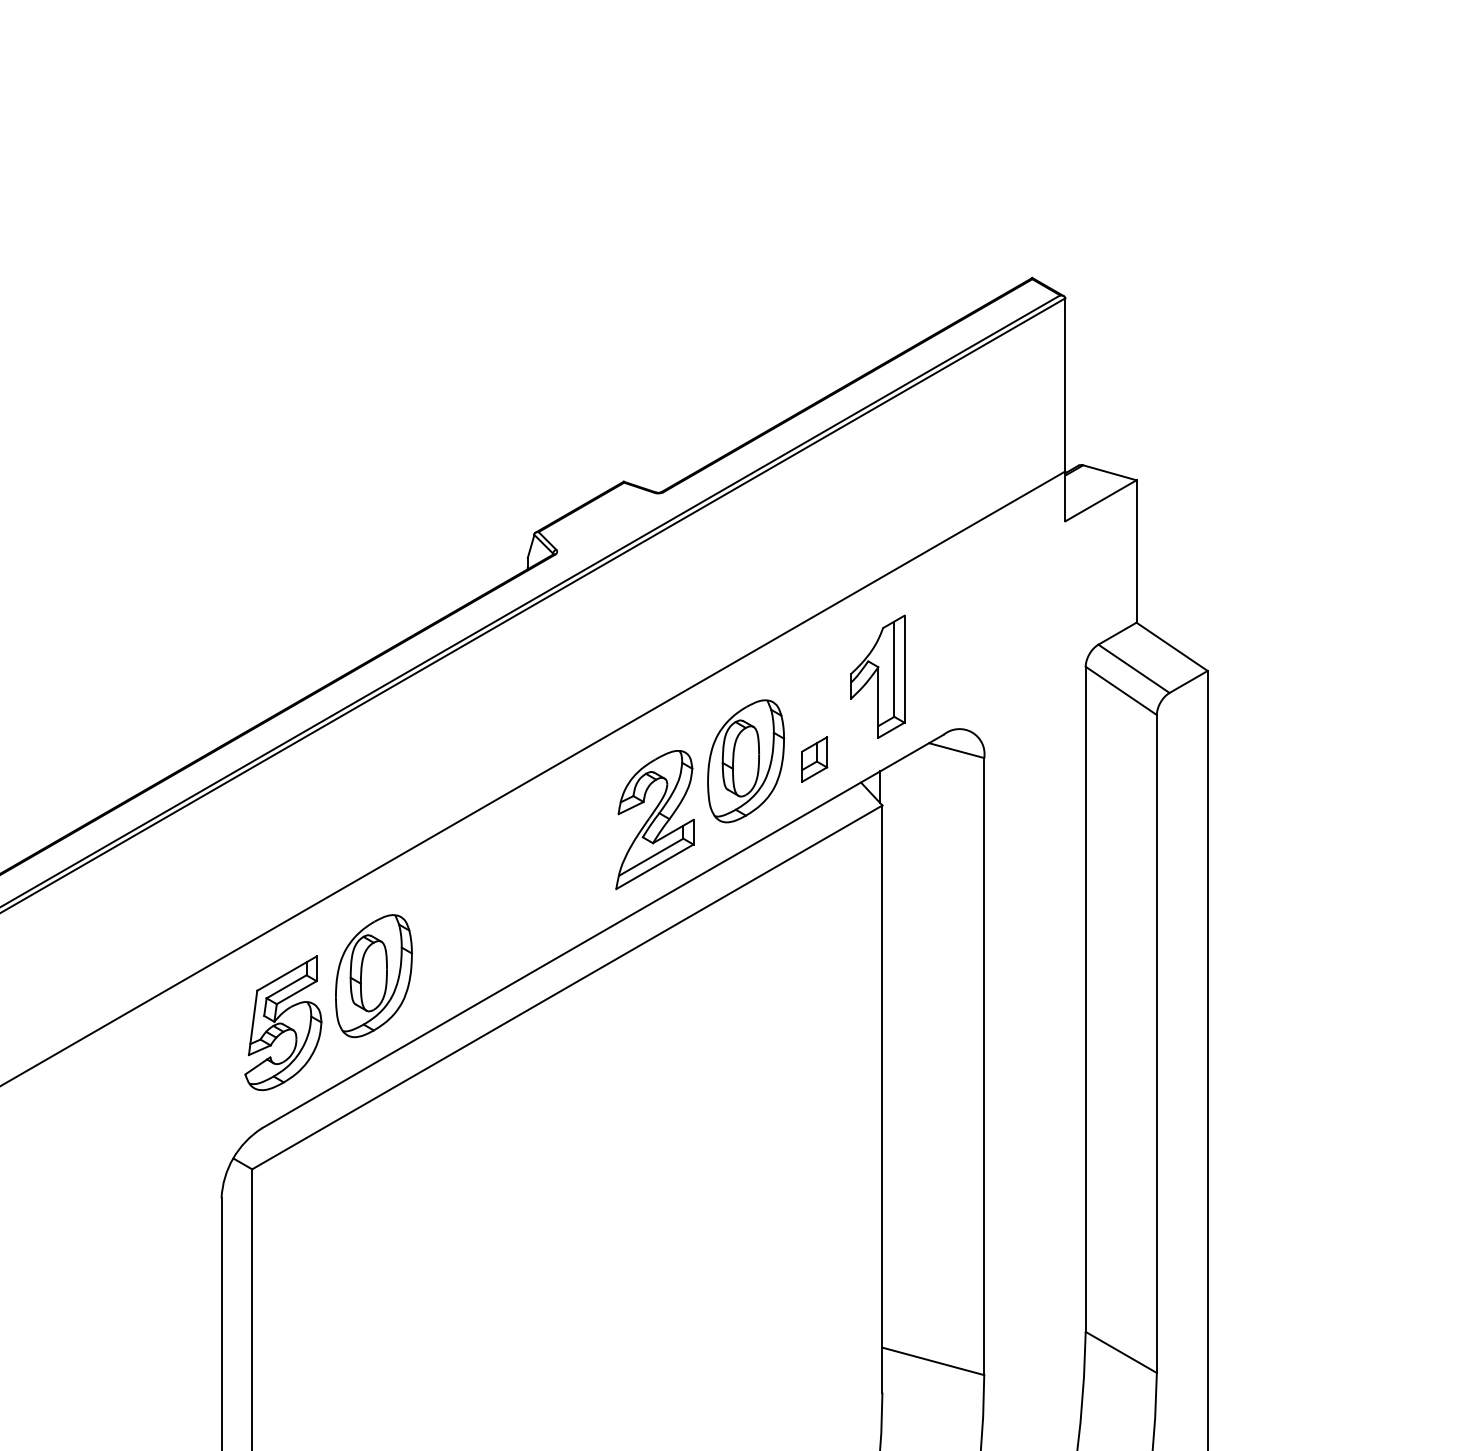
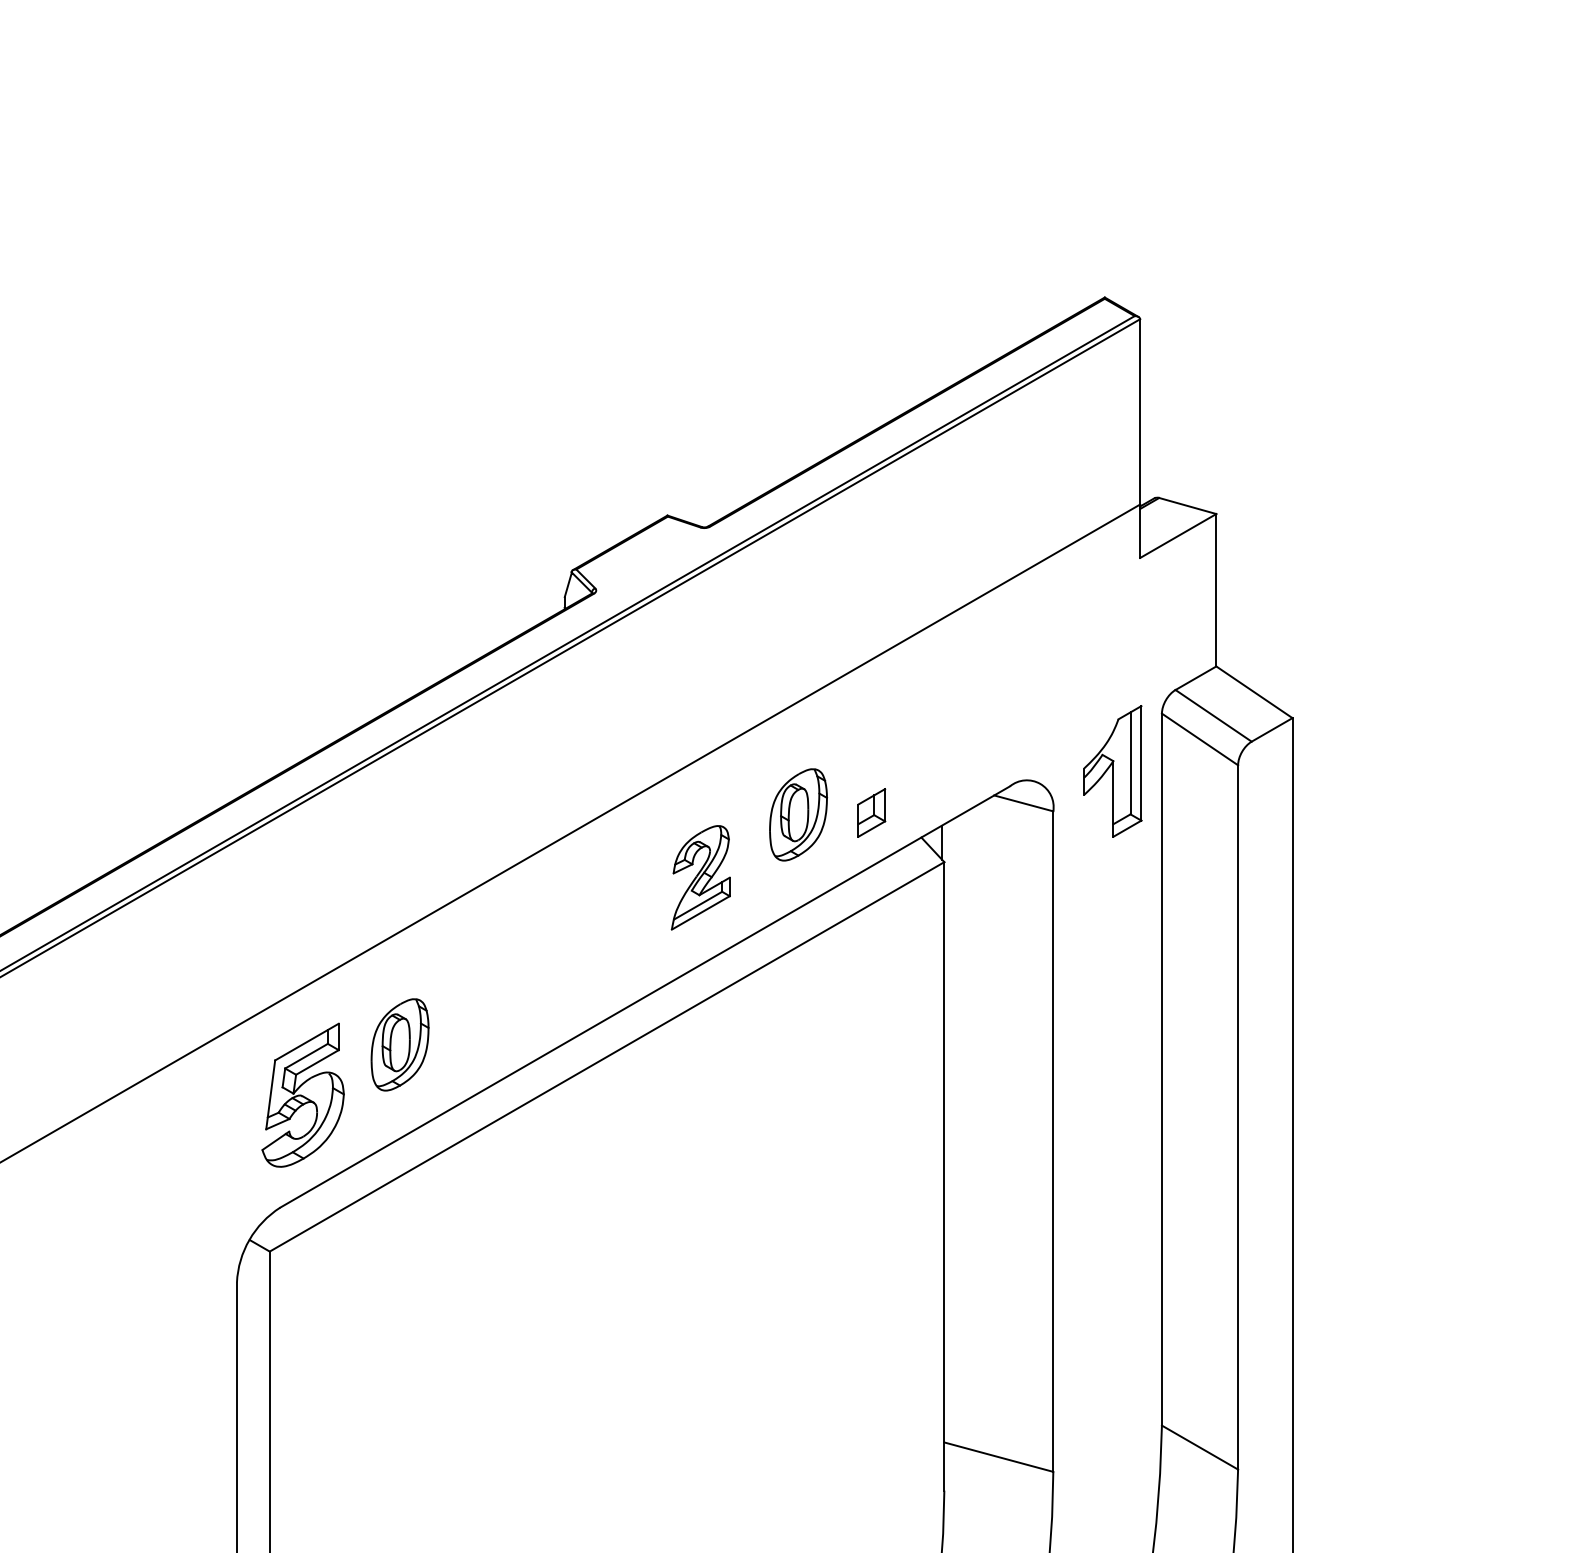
part: (877, 676) -> (1112, 771), moved
part: (746, 761) -> (798, 815), size x0.7
part: (654, 820) -> (700, 878), size x0.7
part: (373, 976) -> (399, 1045), size x0.7

